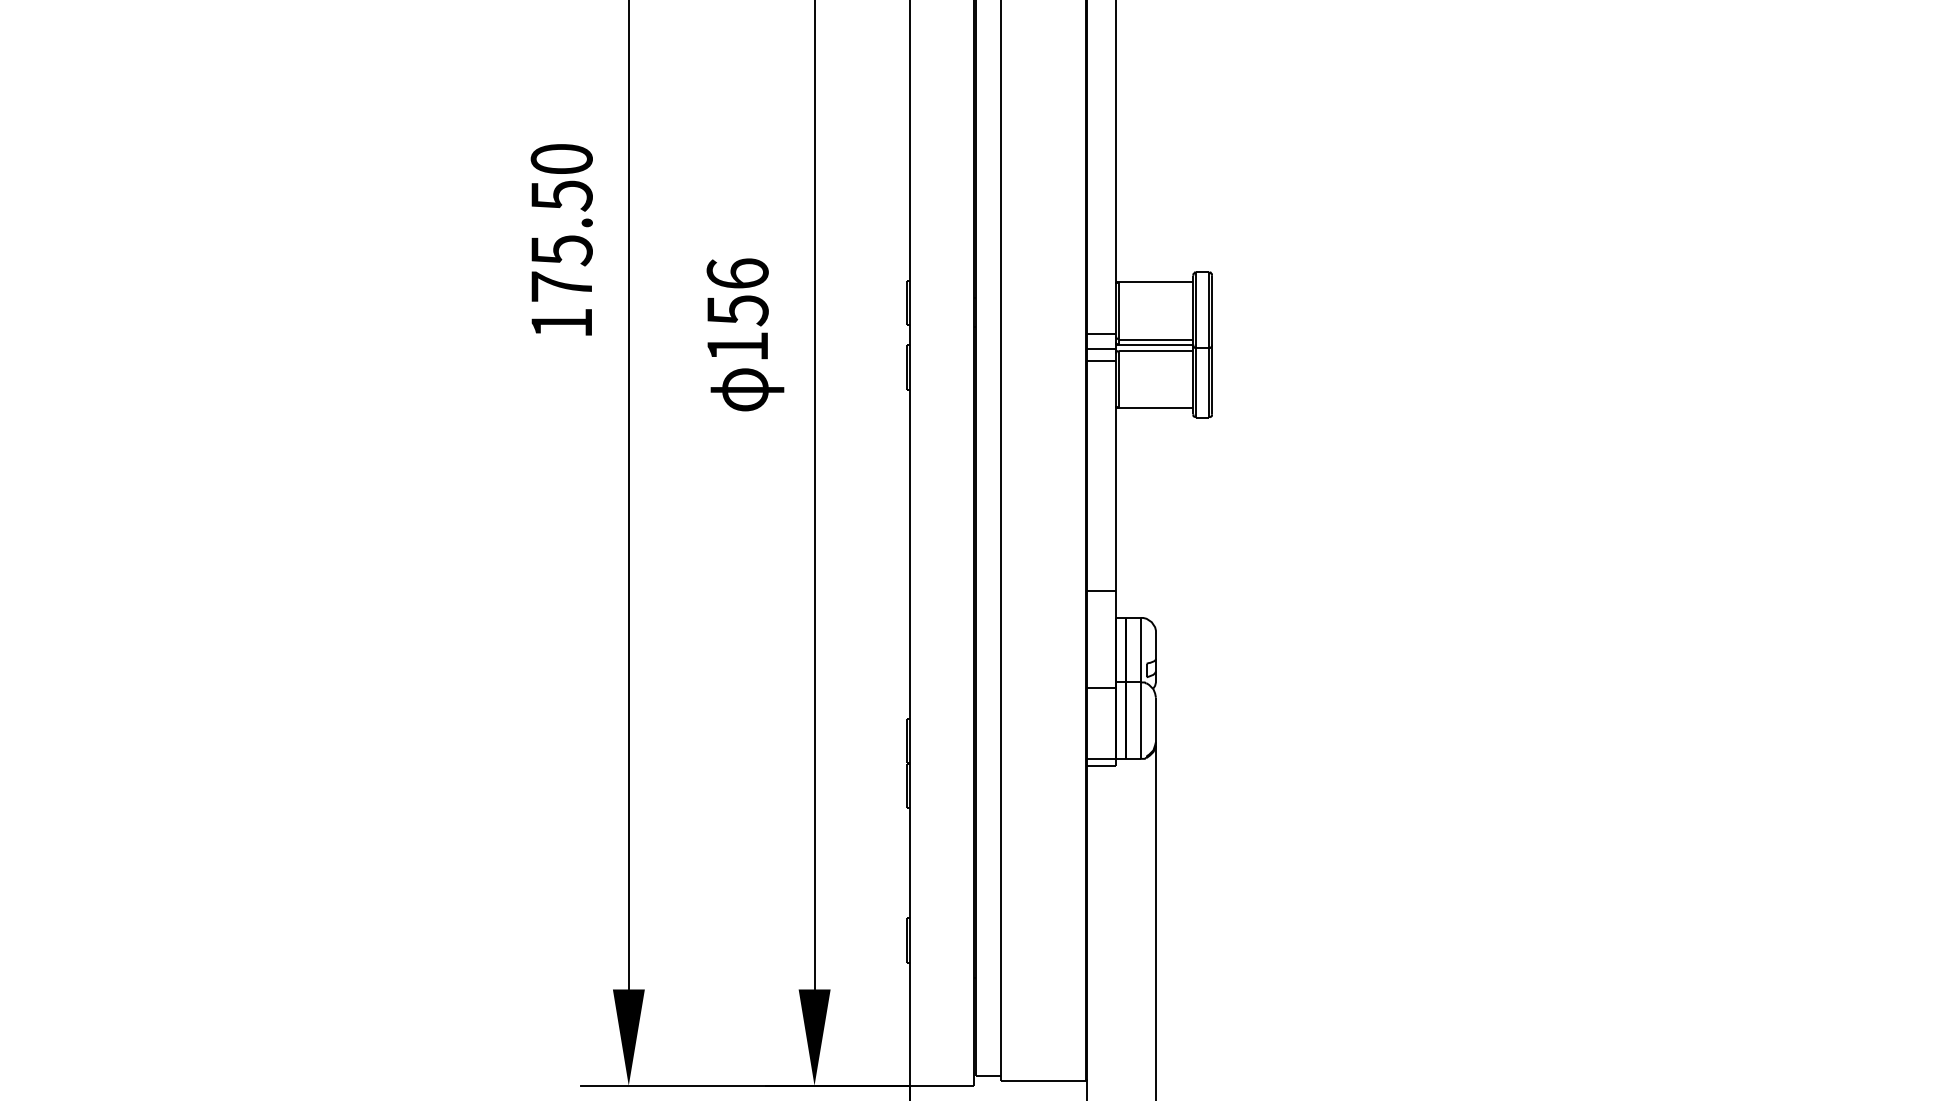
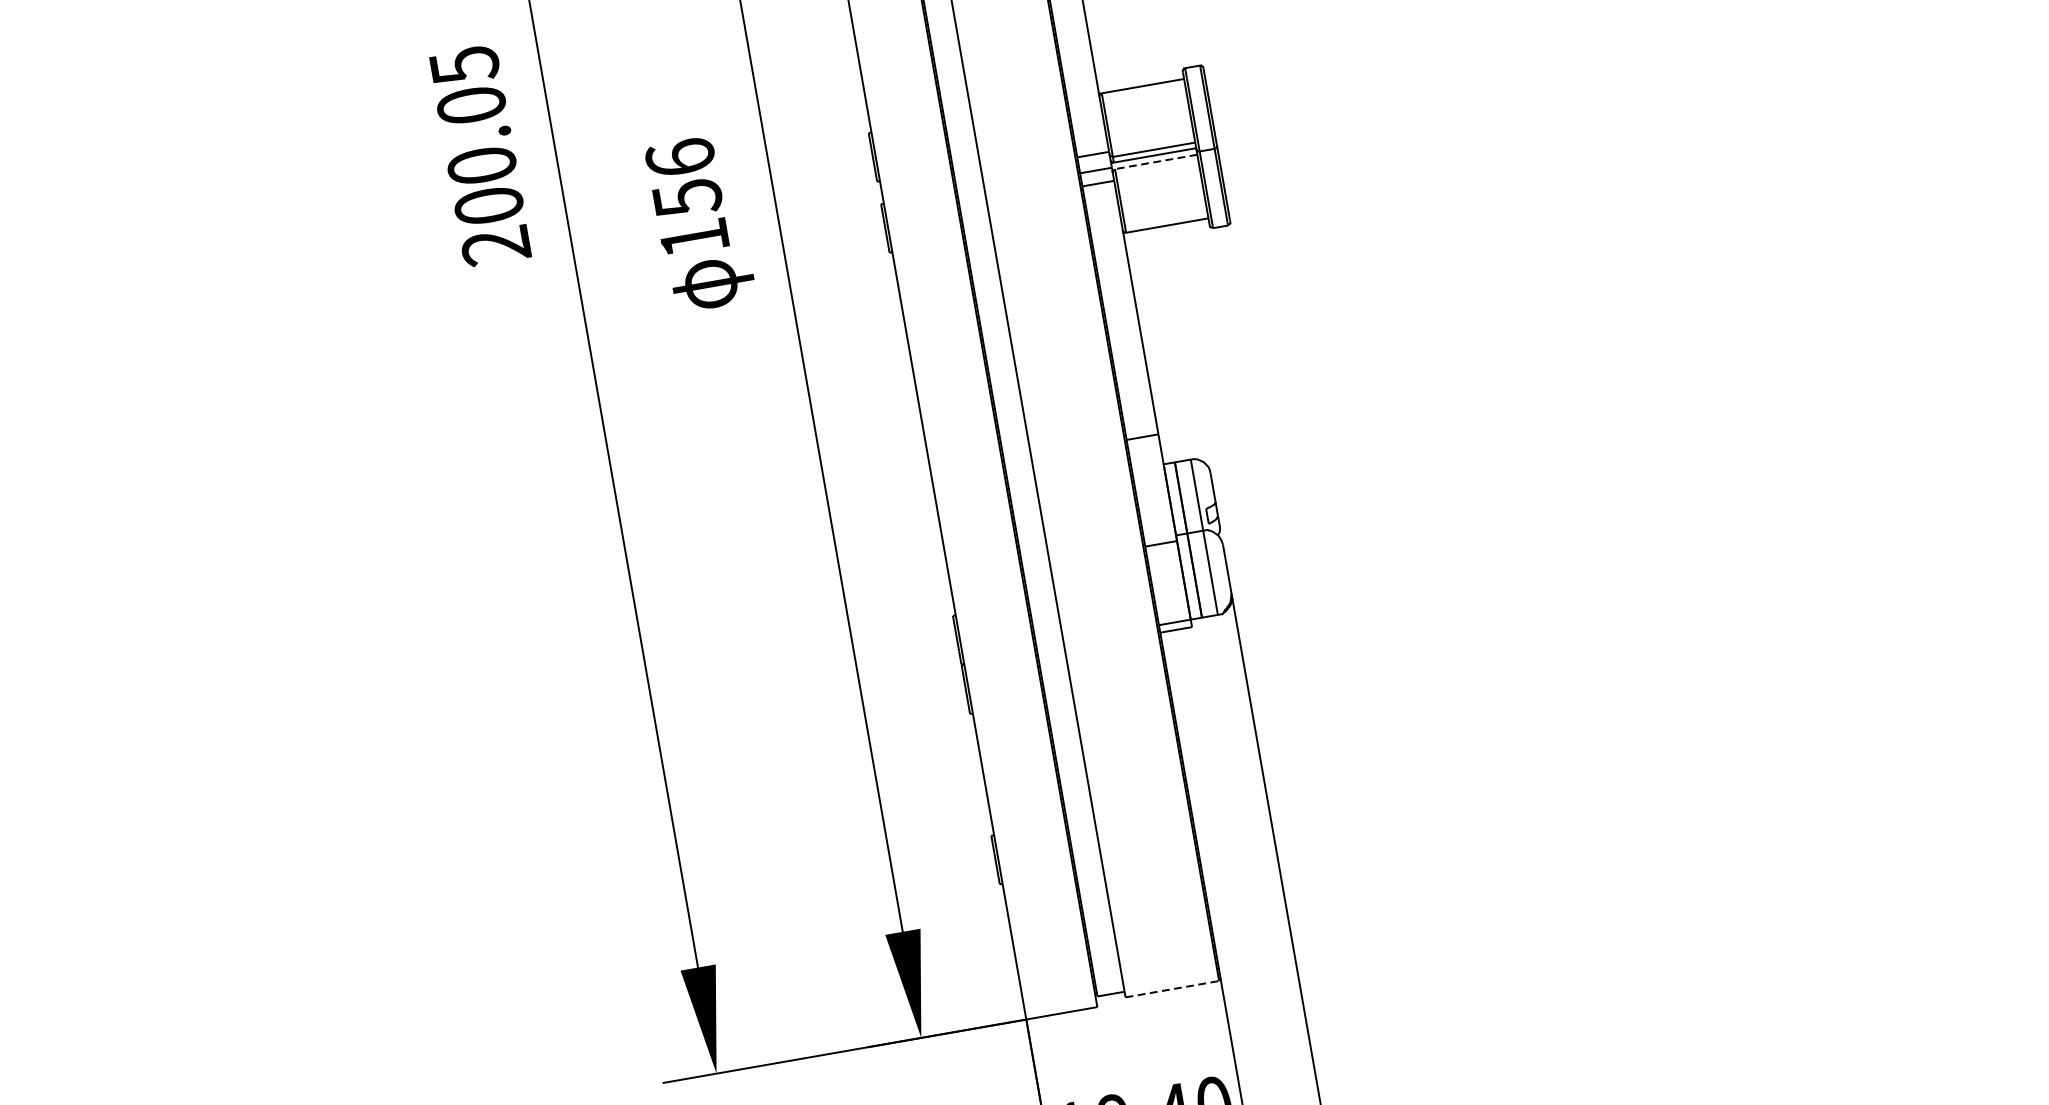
text: (561, 241) -> (480, 156), 175.50 -> 200.05
line: (1155, 350) -> (1155, 161), solid -> dashed
line: (1043, 1081) -> (1172, 989), solid -> dashed

